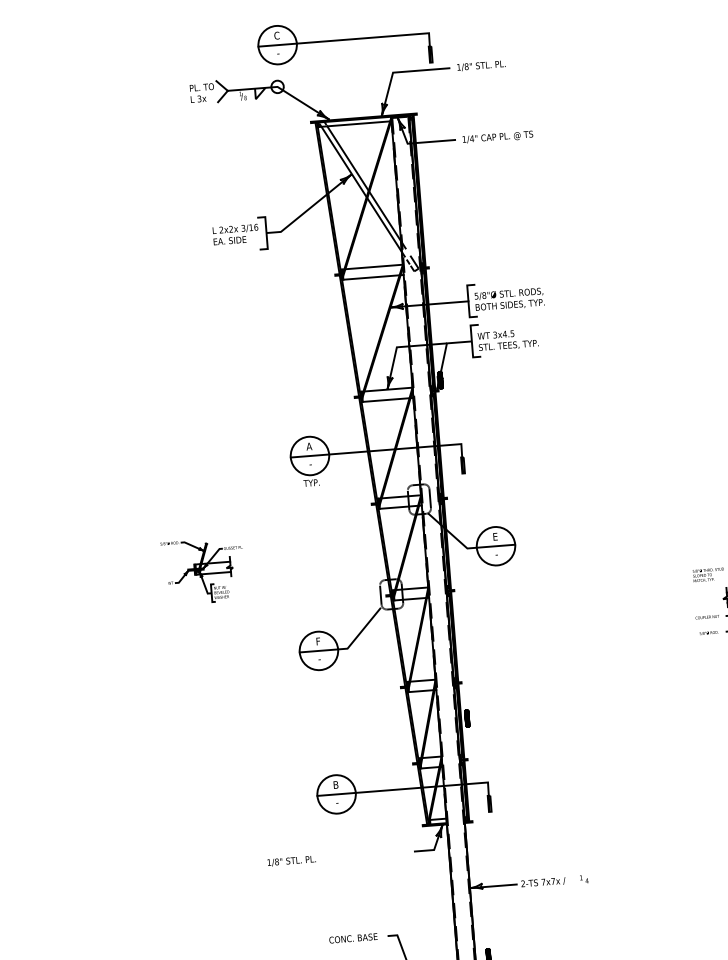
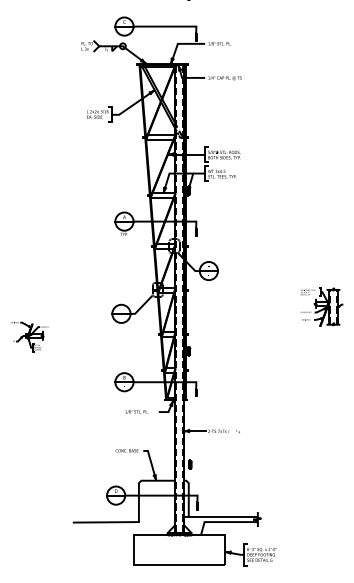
part: (202, 570) -> (29, 336), moved
text: (290, 860) -> (136, 411), moved

